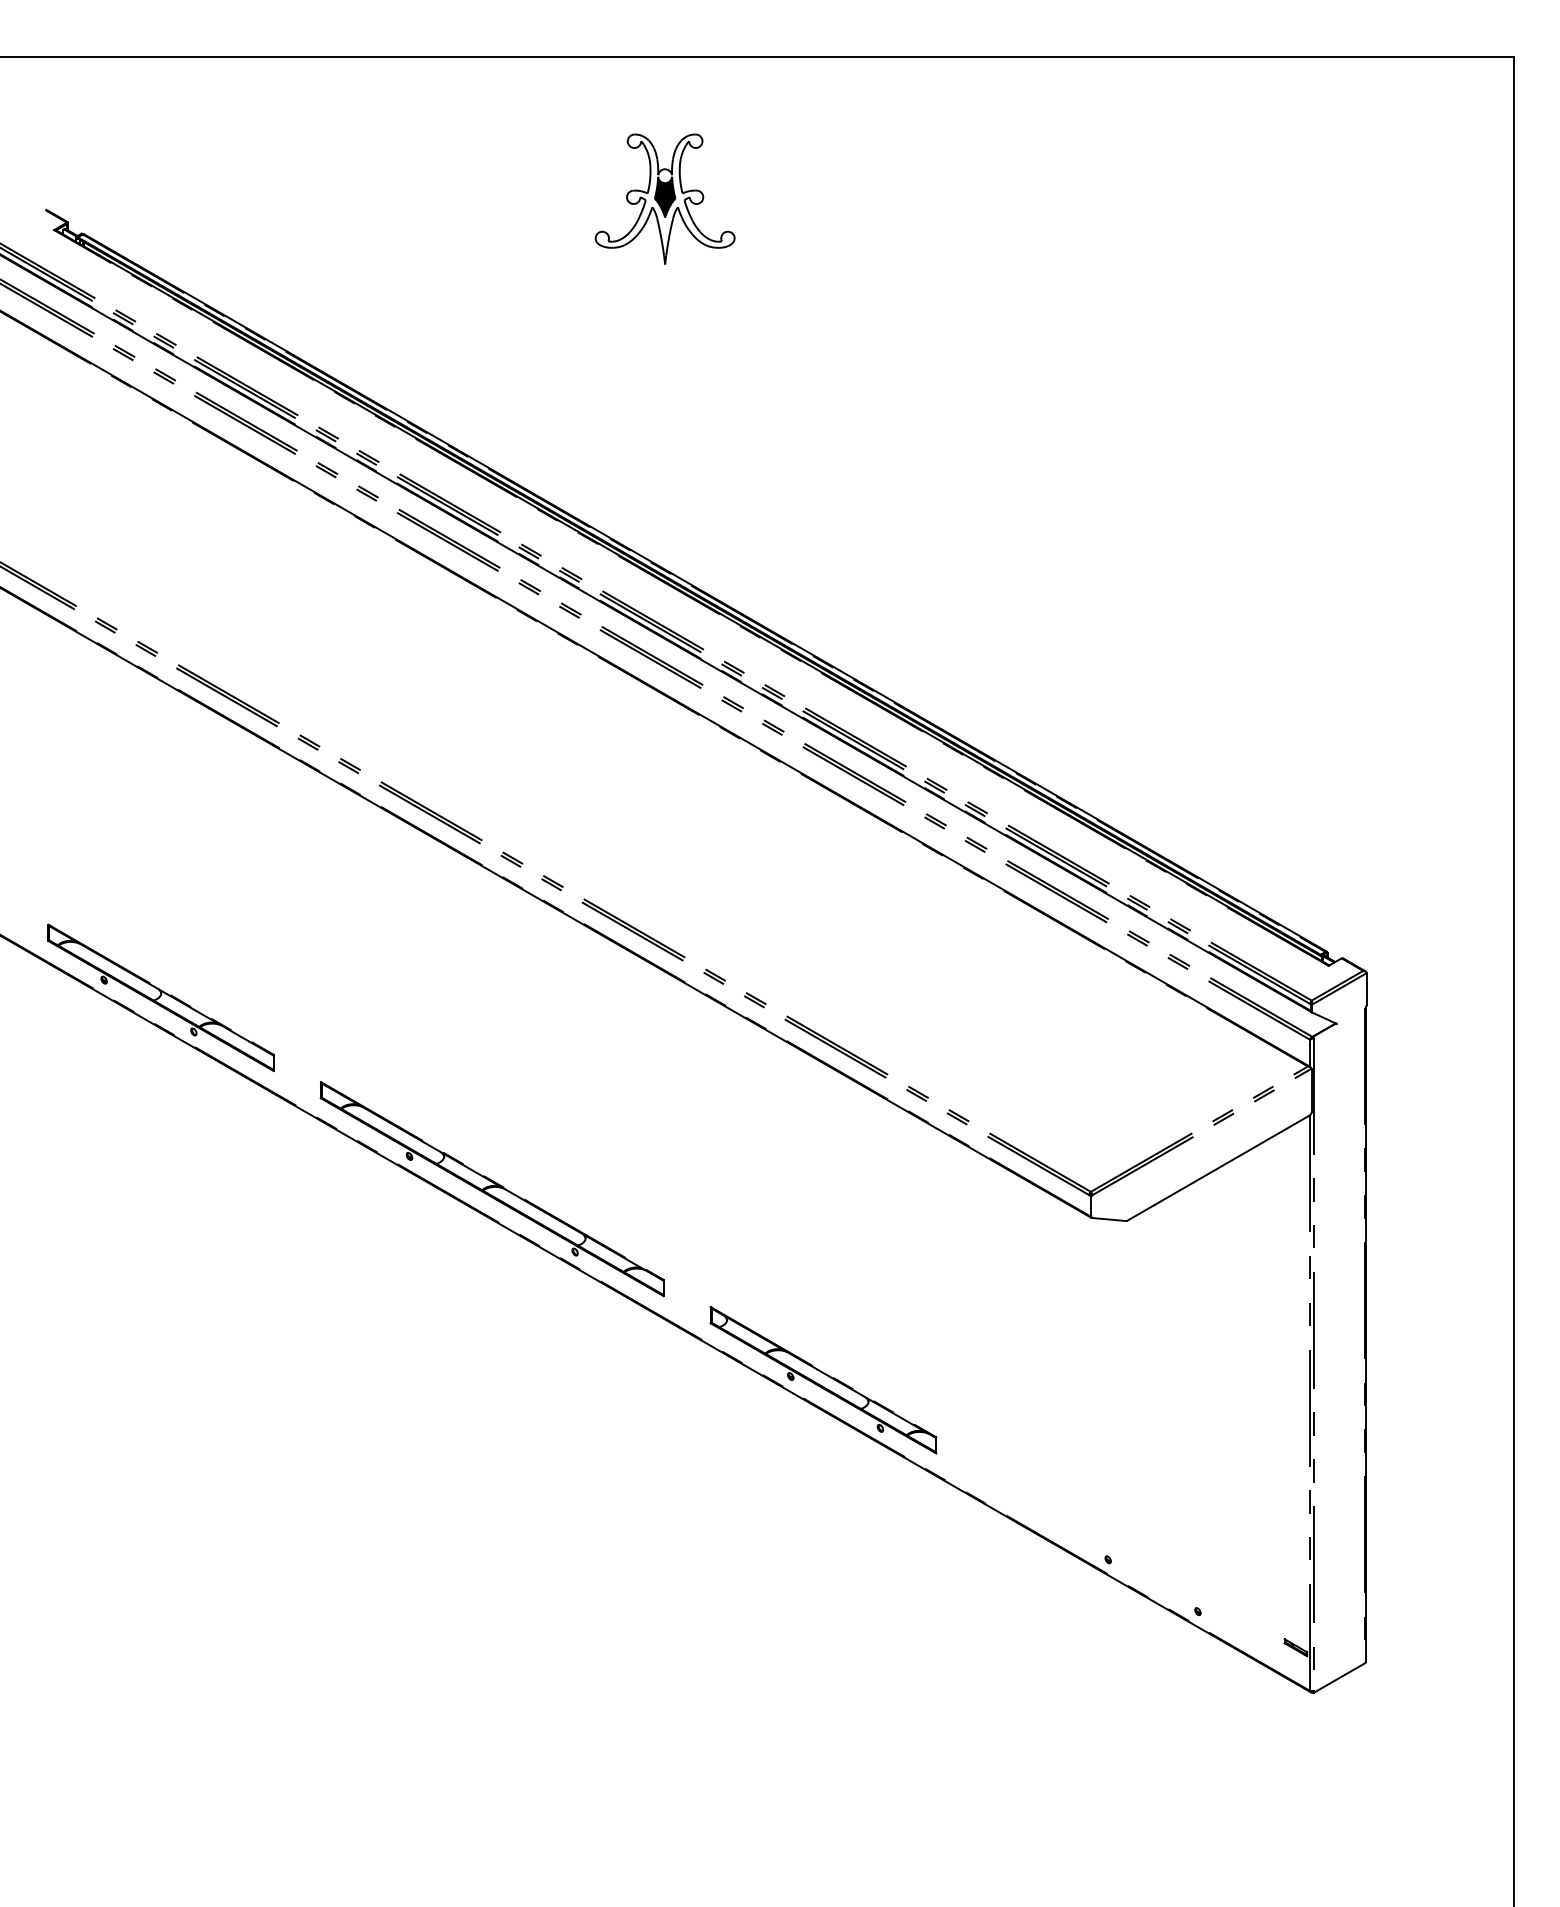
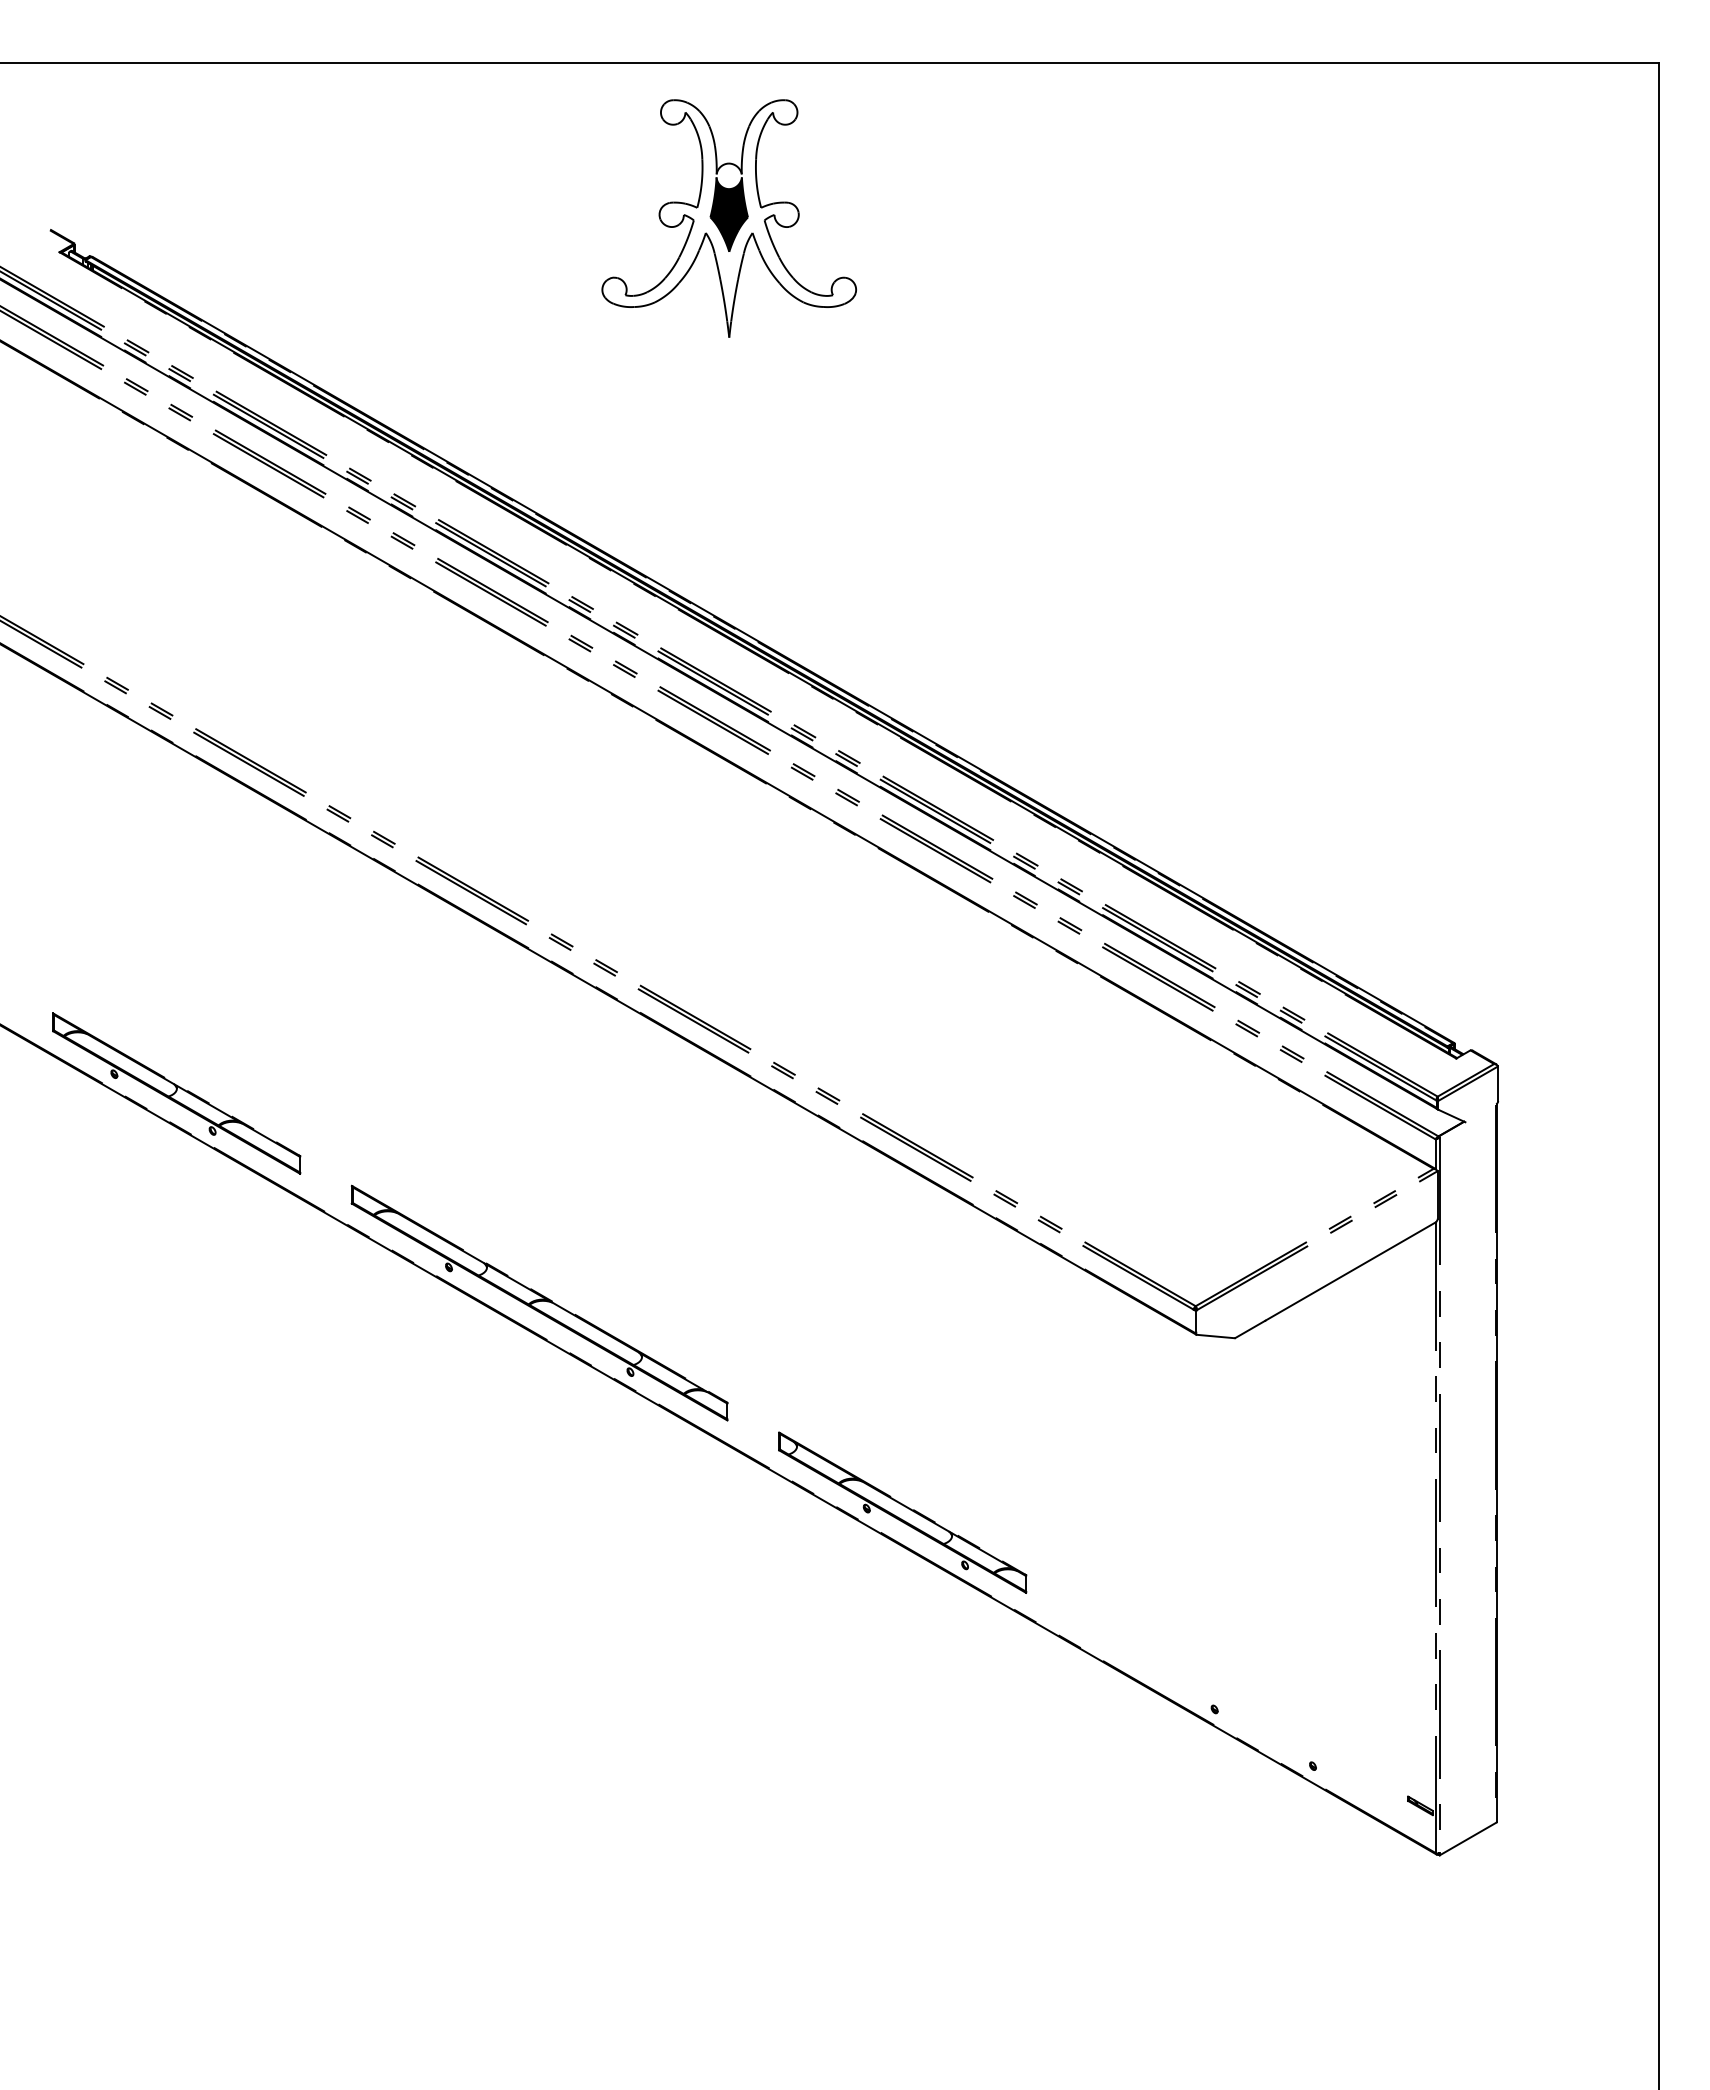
part: (664, 199) -> (728, 218), size x1.67

